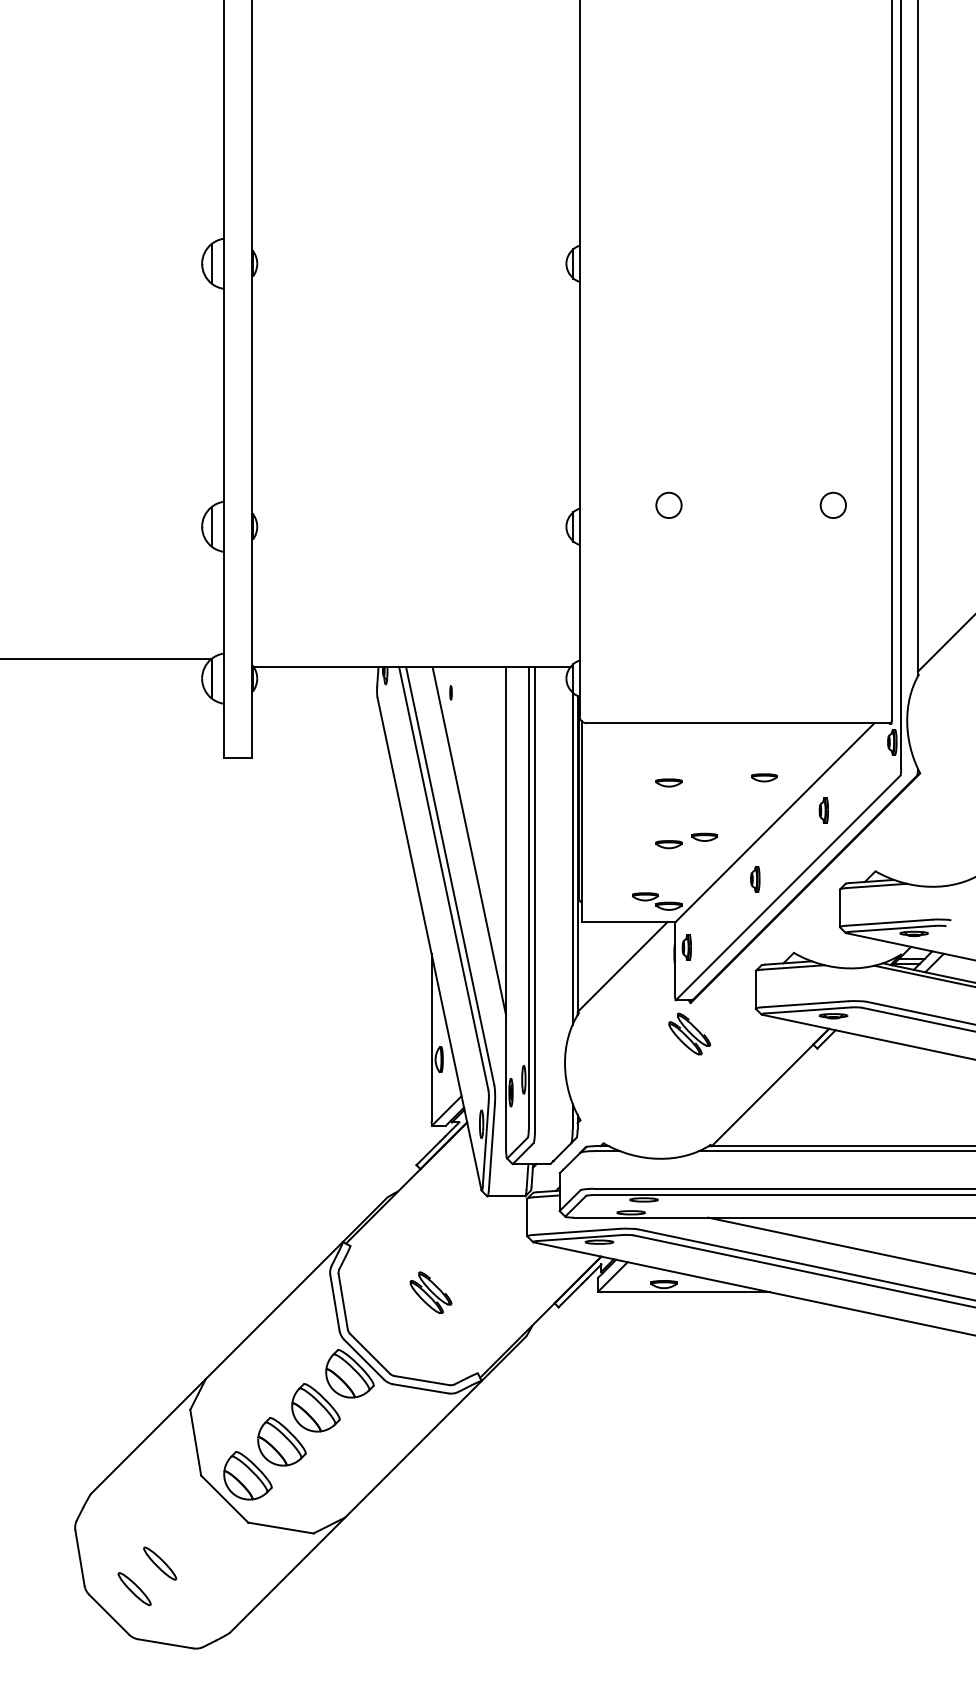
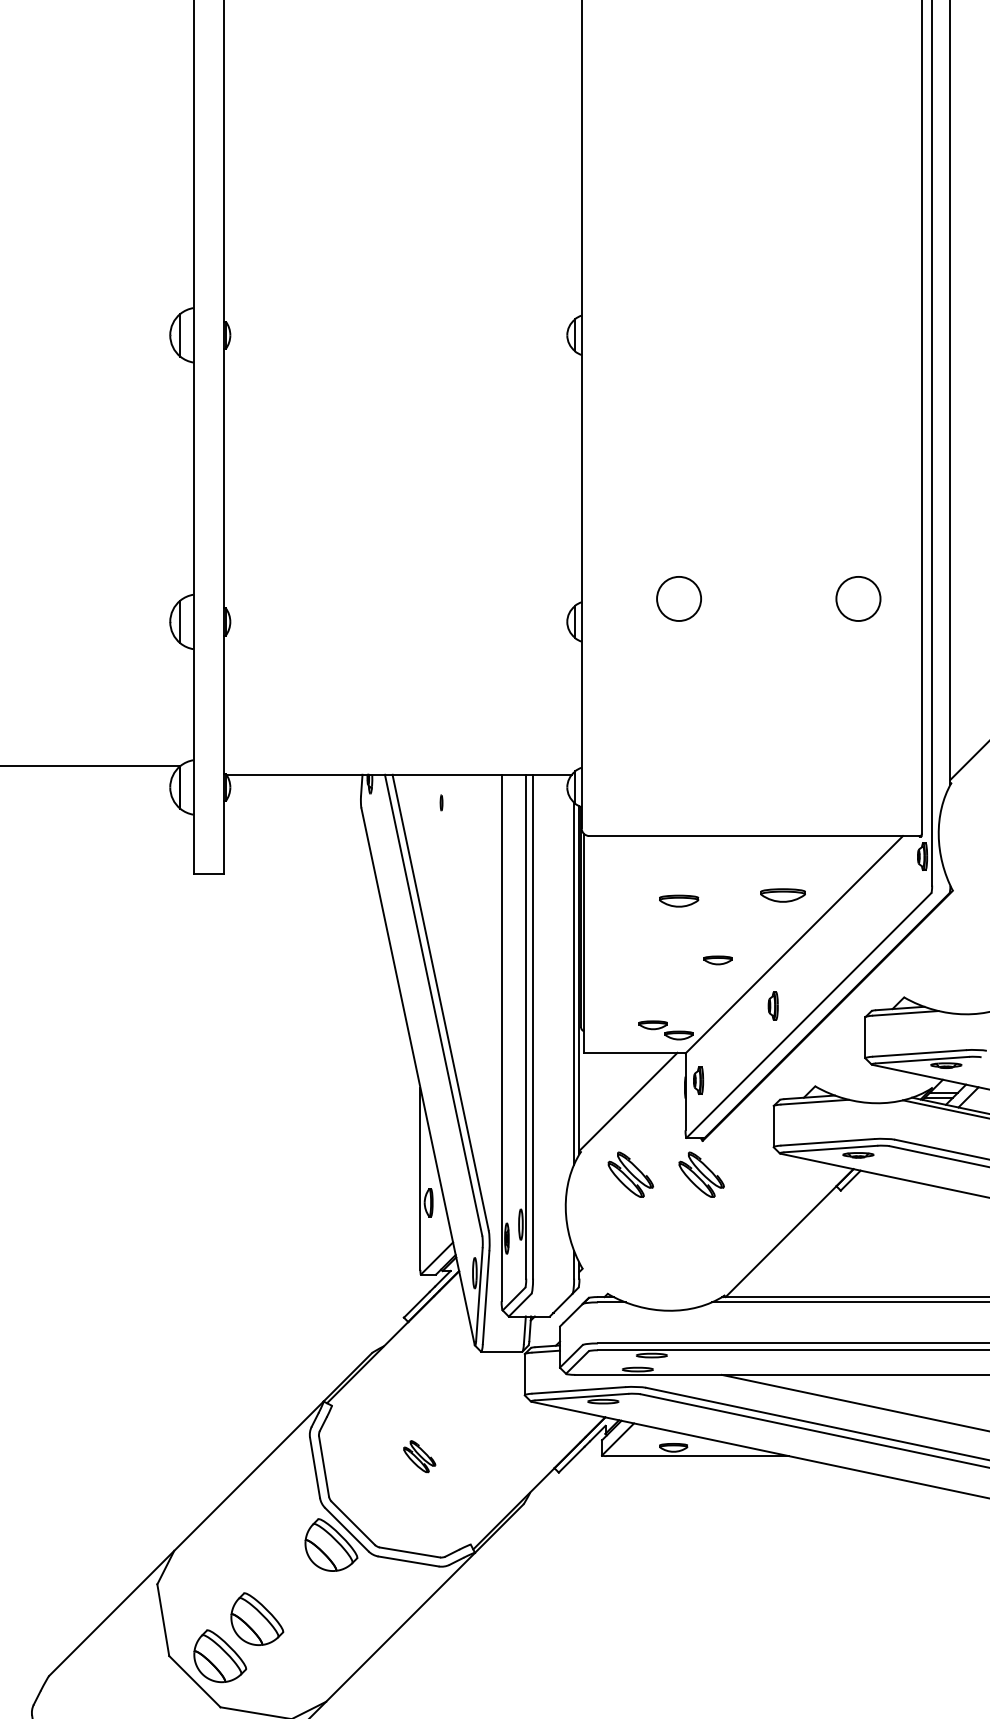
circle: (668, 504) -> (678, 597), size x1.6
circle: (832, 504) -> (857, 597), size x1.6
part: (763, 777) -> (782, 895), size x1.6
part: (668, 782) -> (678, 900), size x1.4
part: (823, 810) -> (847, 931), removed
line: (469, 841) -> (461, 964), removed
part: (668, 844) -> (678, 968), removed
part: (624, 1033) -> (630, 1174), added
part: (430, 1292) -> (419, 1456), size x0.7
part: (315, 1407) -> (293, 1581), removed

